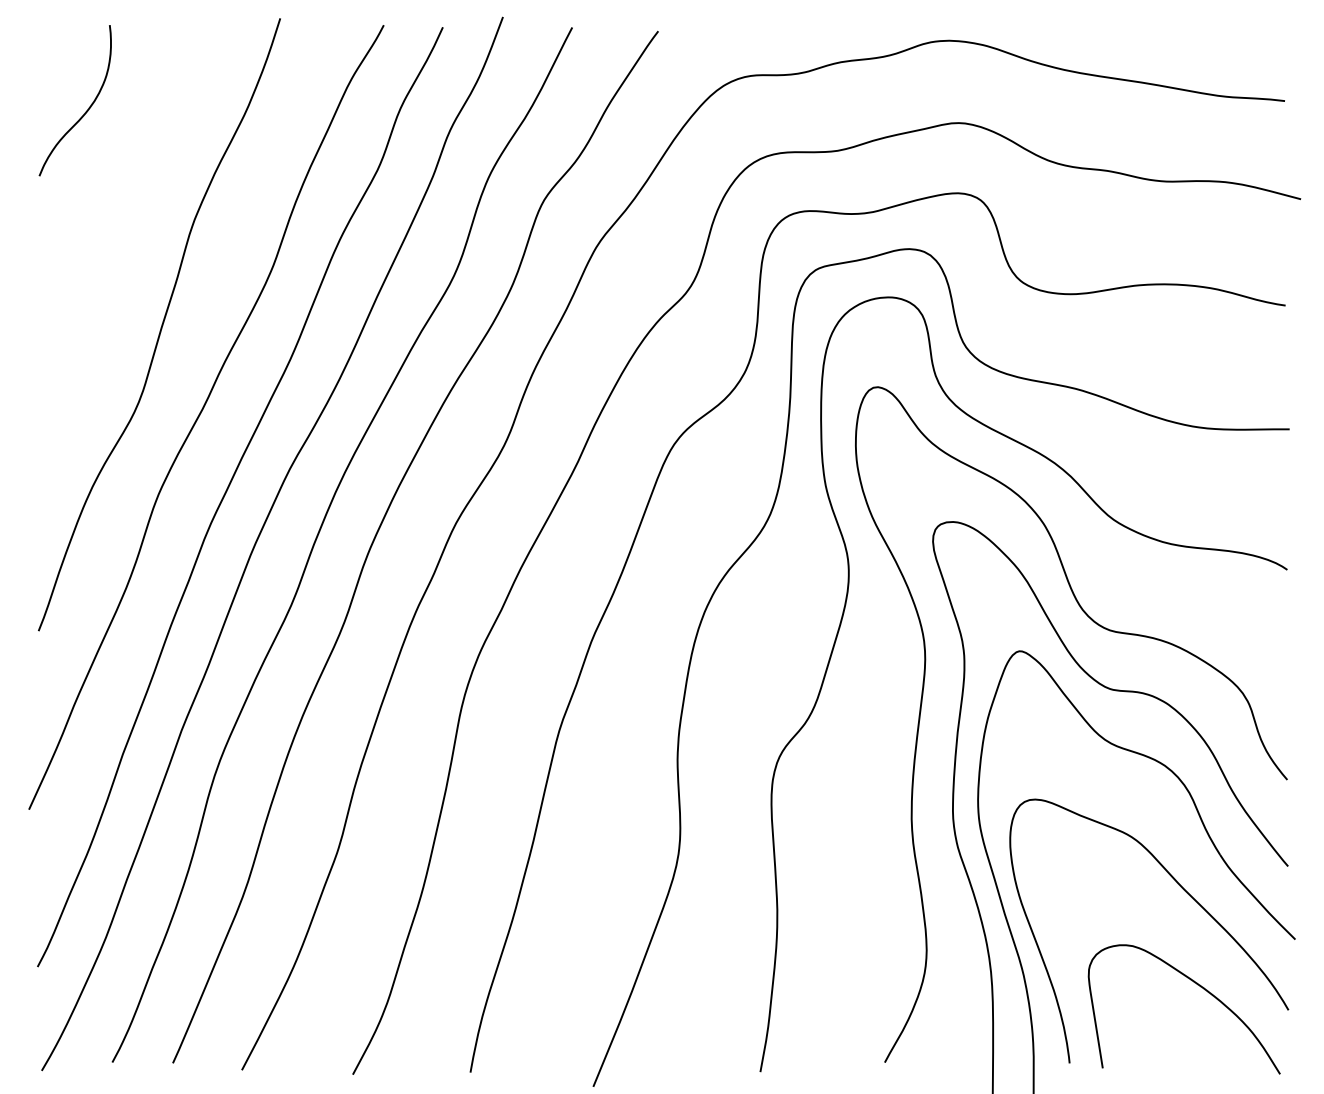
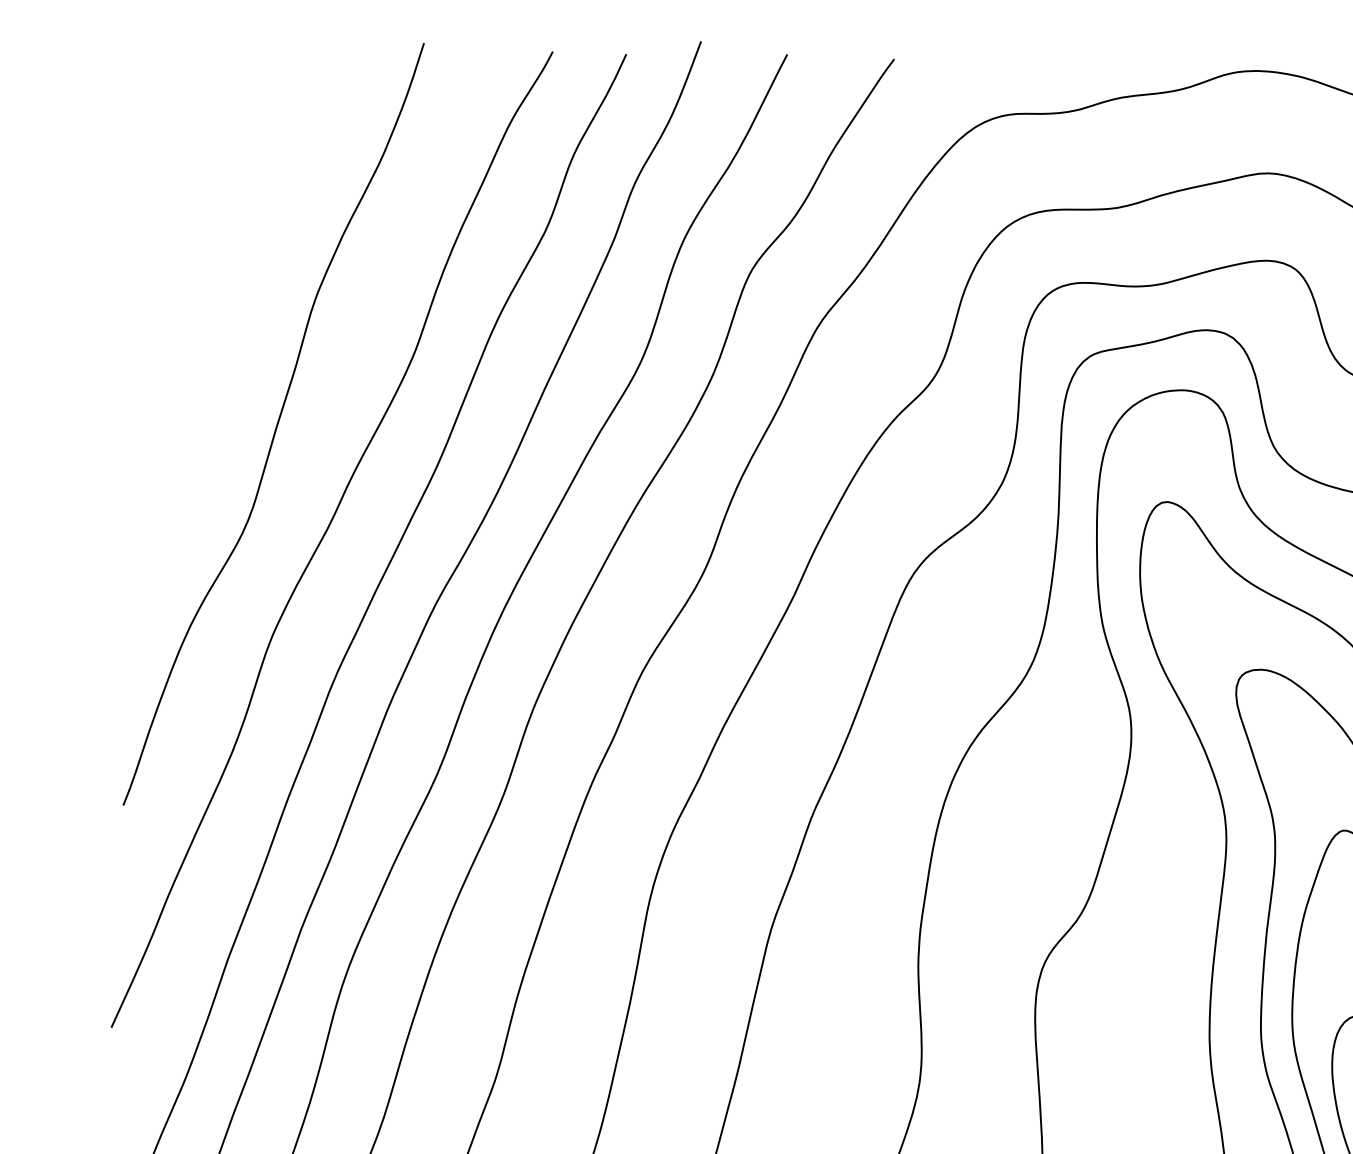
curve: (85, 111) -> (181, 158), removed

